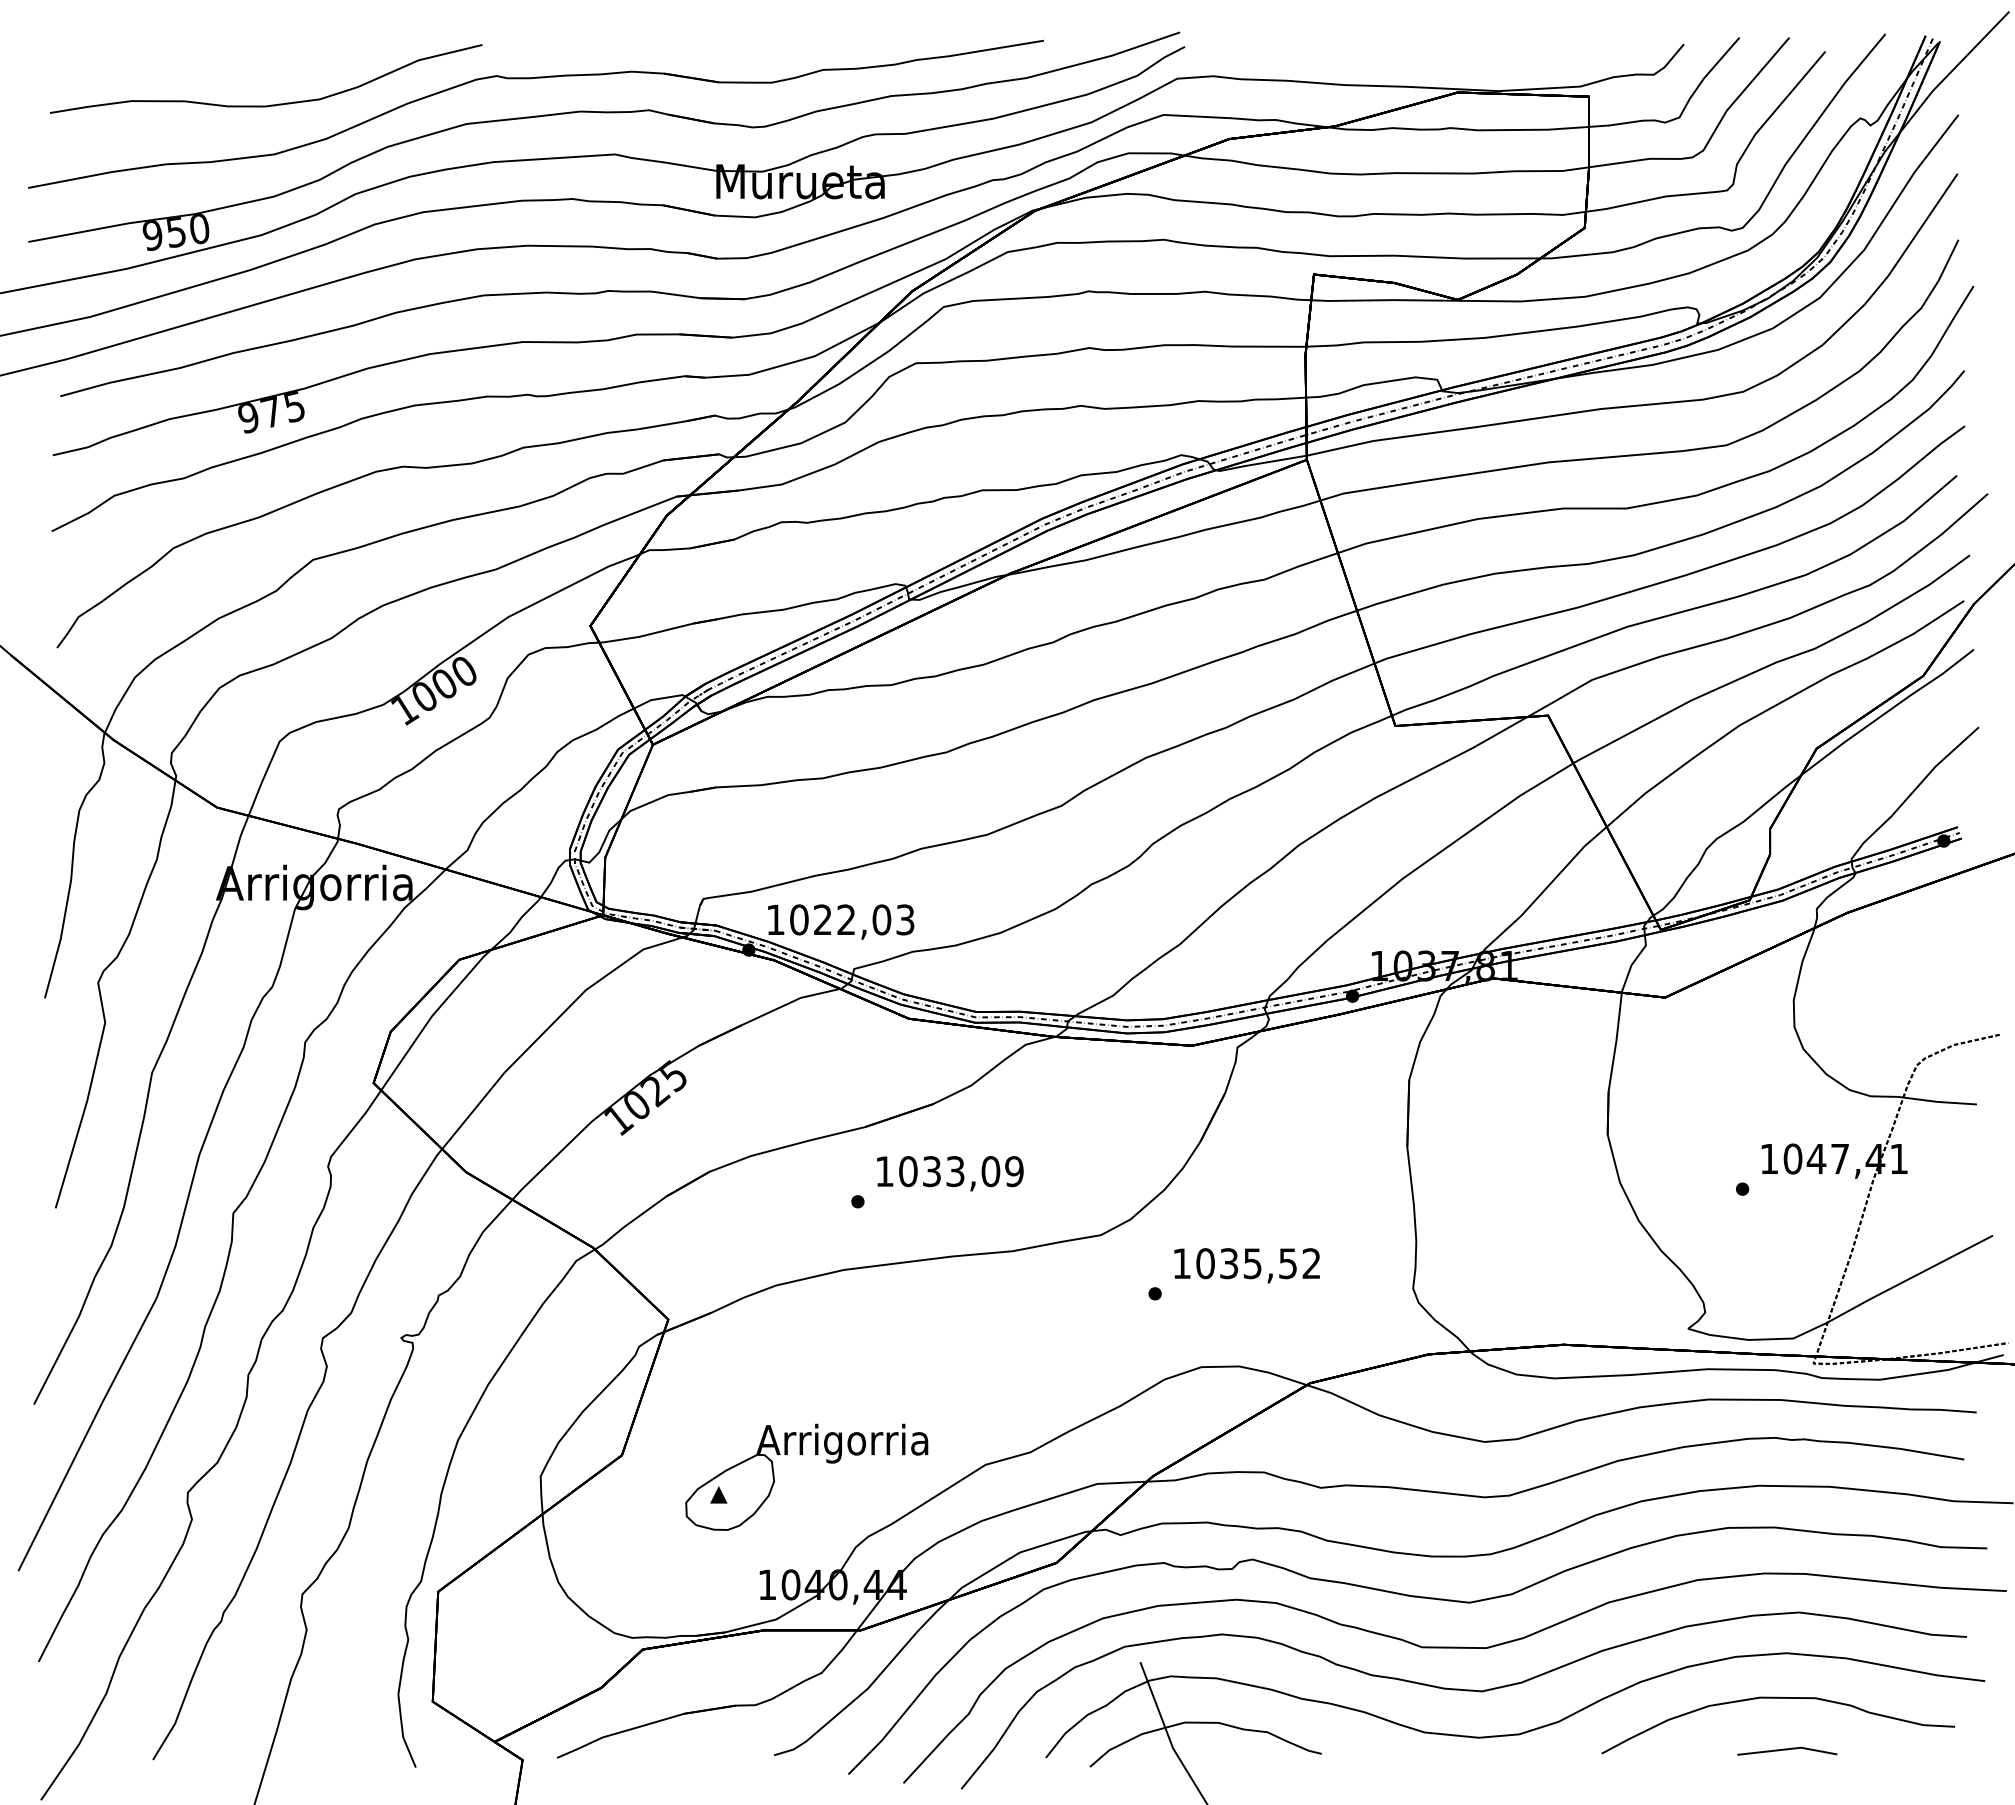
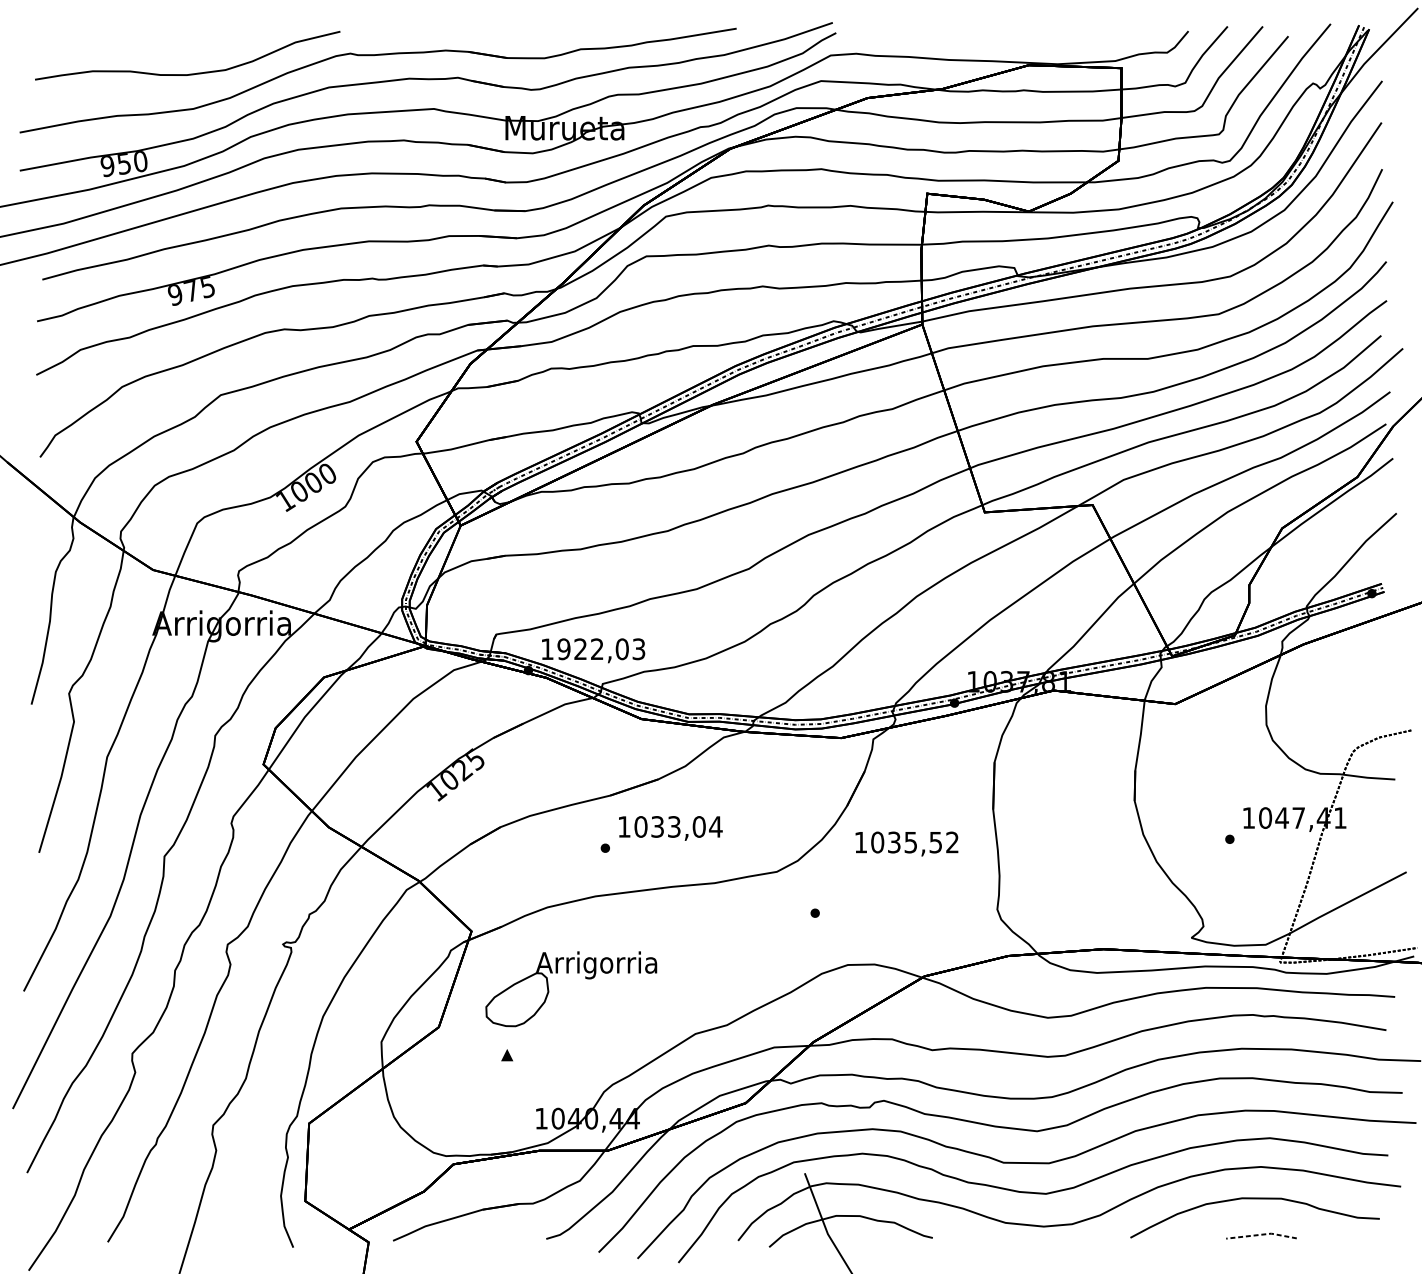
text: (799, 919) -> (564, 649), 1022,03 -> 1922,03
text: (1014, 1171) -> (715, 826), 1033,09 -> 1033,04
text: (1246, 1265) -> (906, 843), moved
part: (802, 1455) -> (568, 973), moved
line: (1787, 1749) -> (1261, 1234), solid -> dashed

